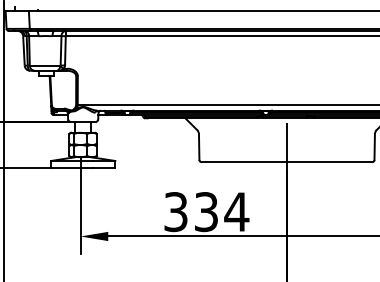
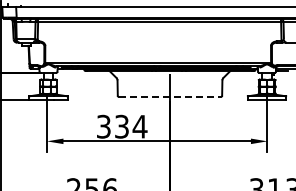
line: (286, 162) -> (169, 97), solid -> dashed

